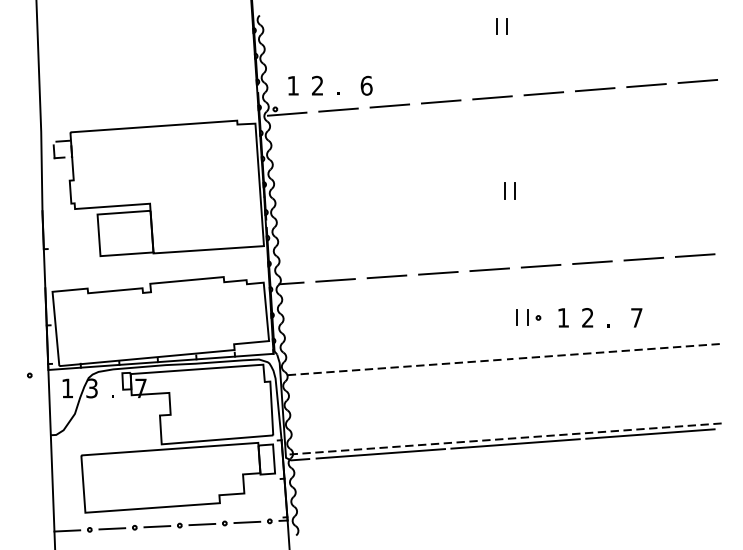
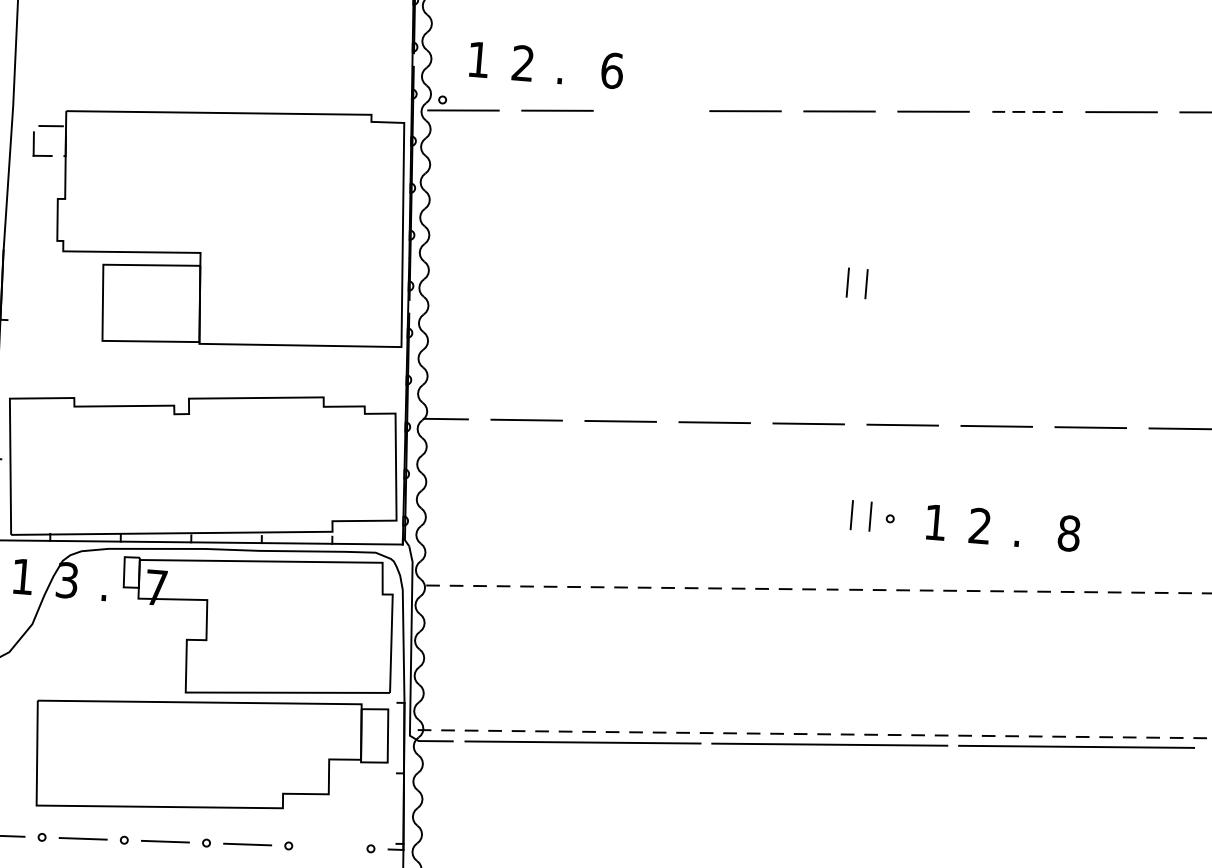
line: (595, 89) -> (1028, 111), solid -> dashed
line: (389, 105) -> (650, 109), removed
text: (636, 317) -> (1068, 532), 7 -> 8
line: (247, 522) -> (330, 847), removed

